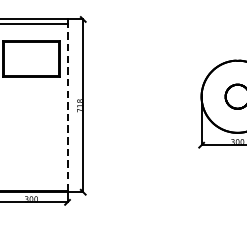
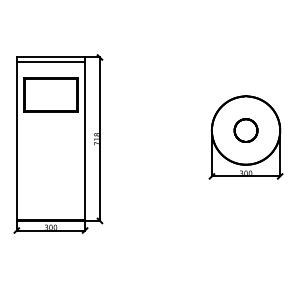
line: (67, 107) -> (85, 140), dashed -> solid

